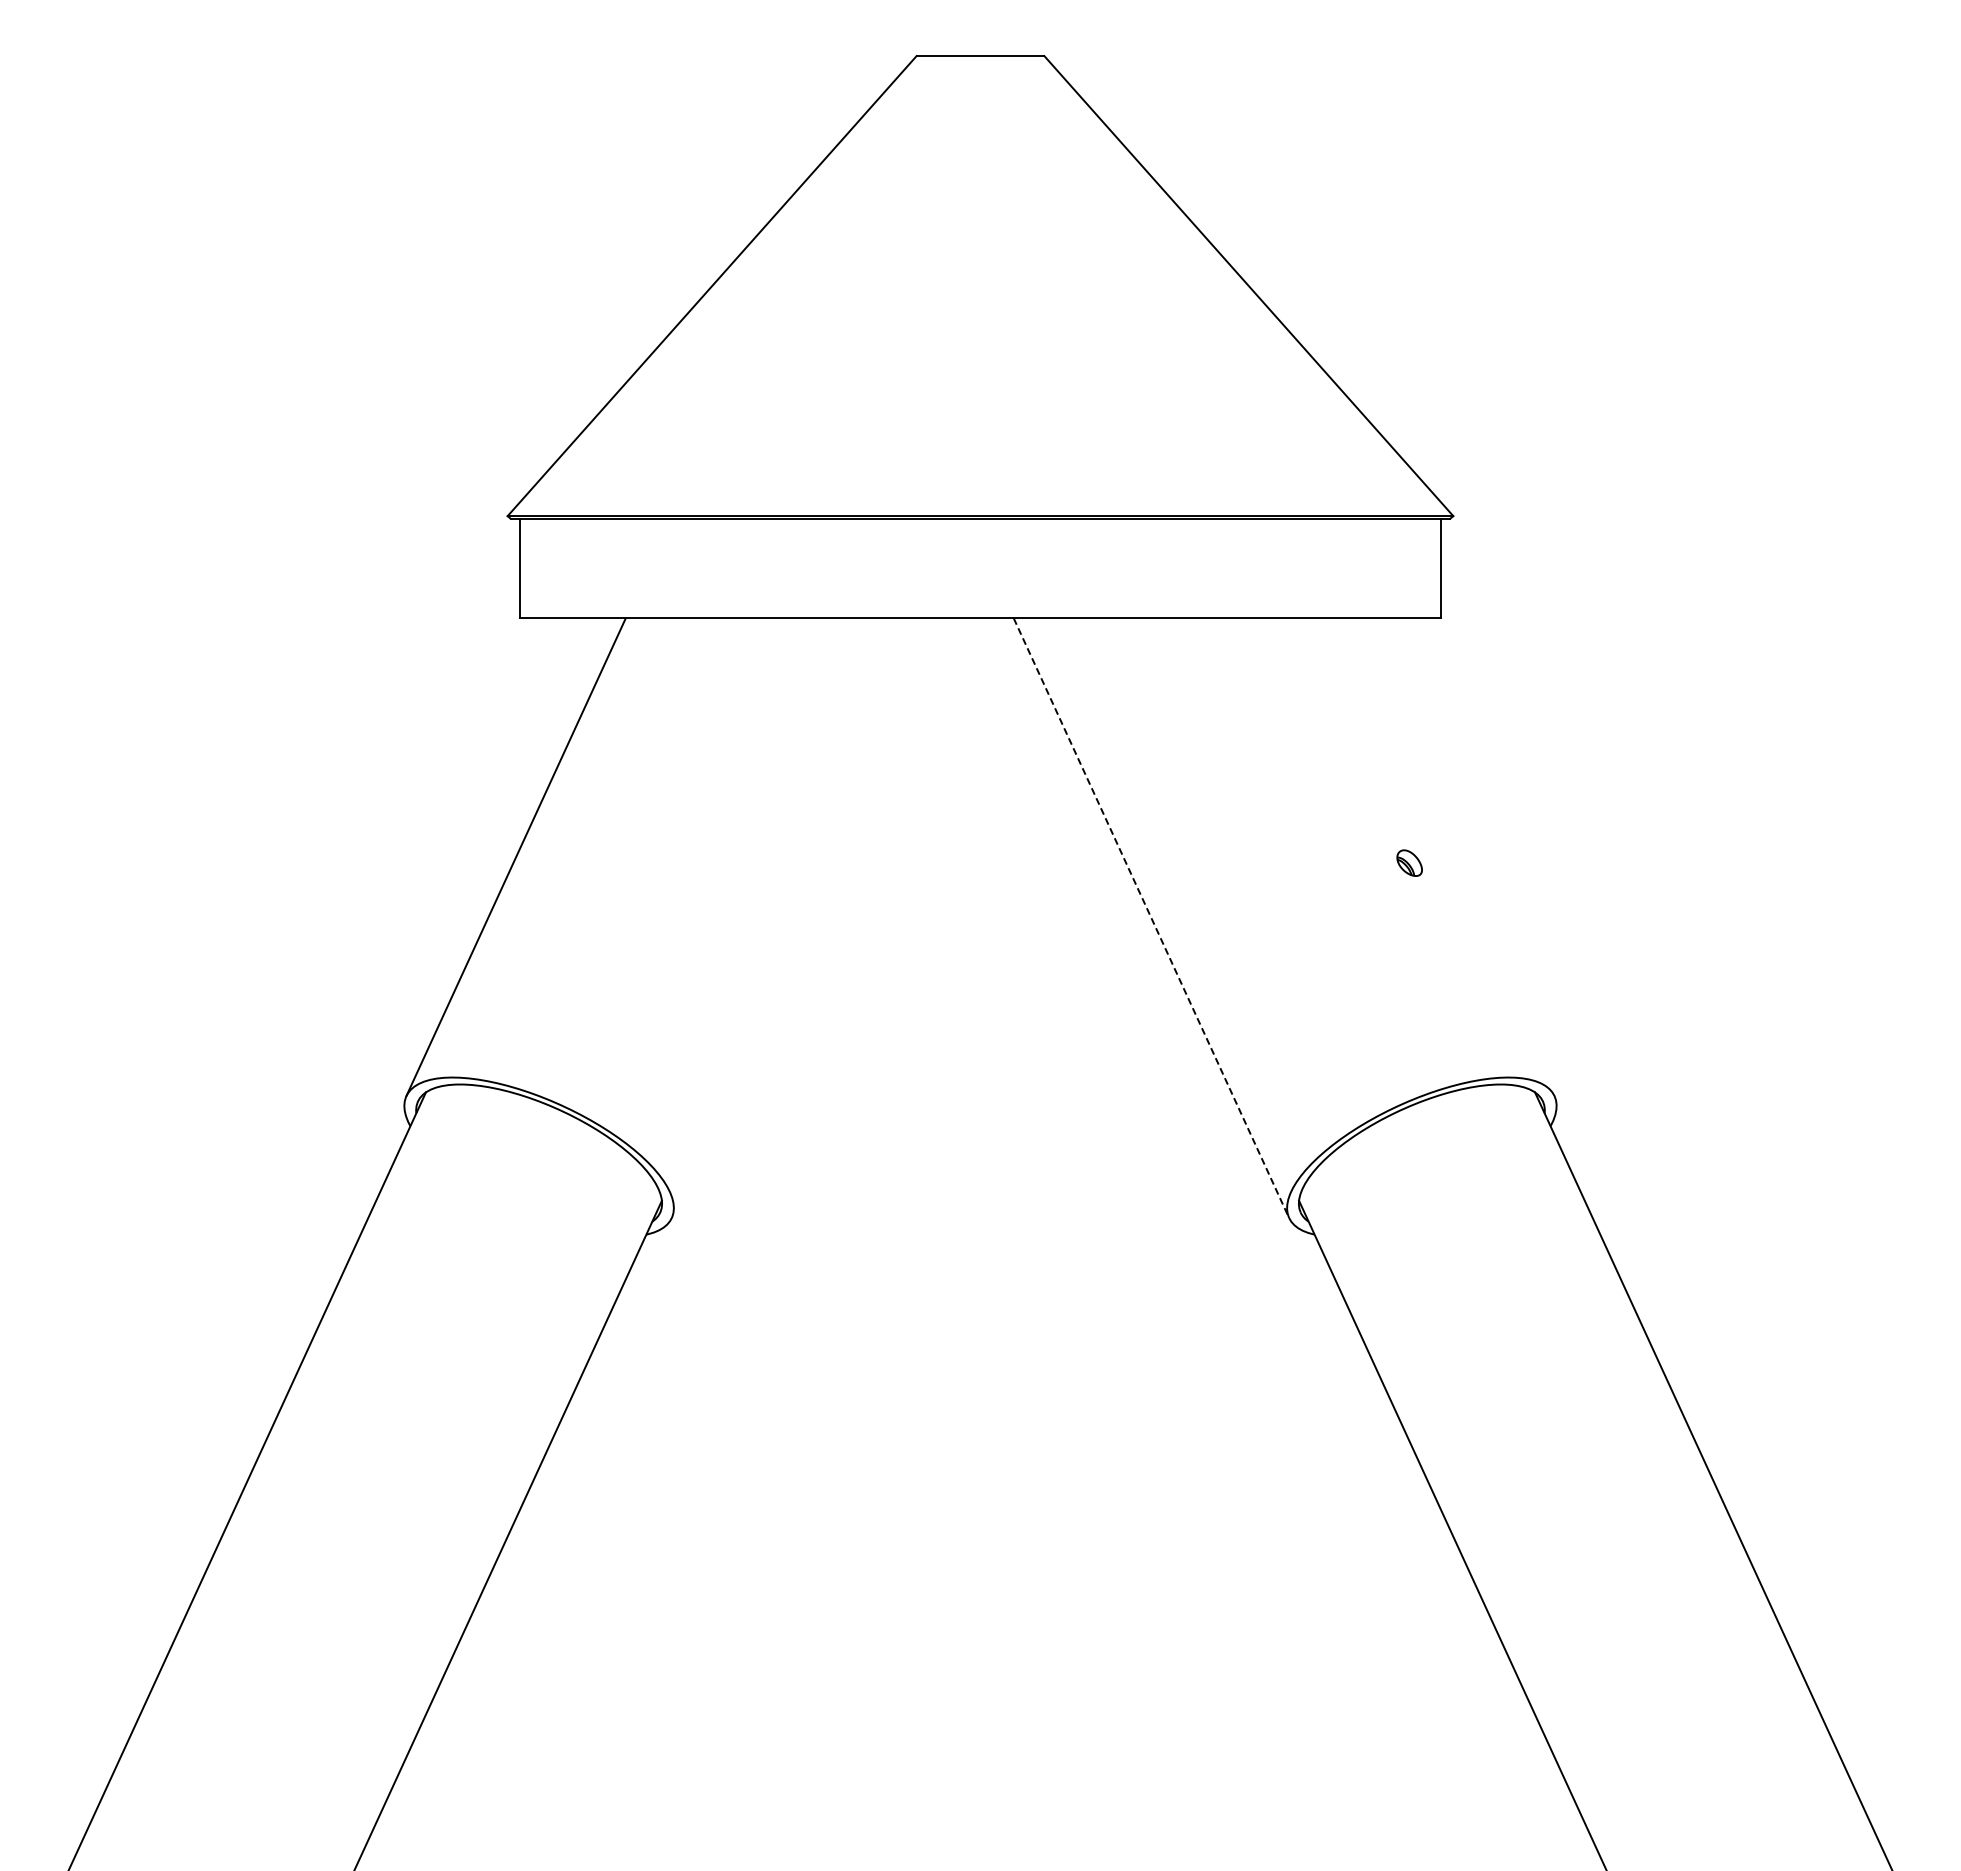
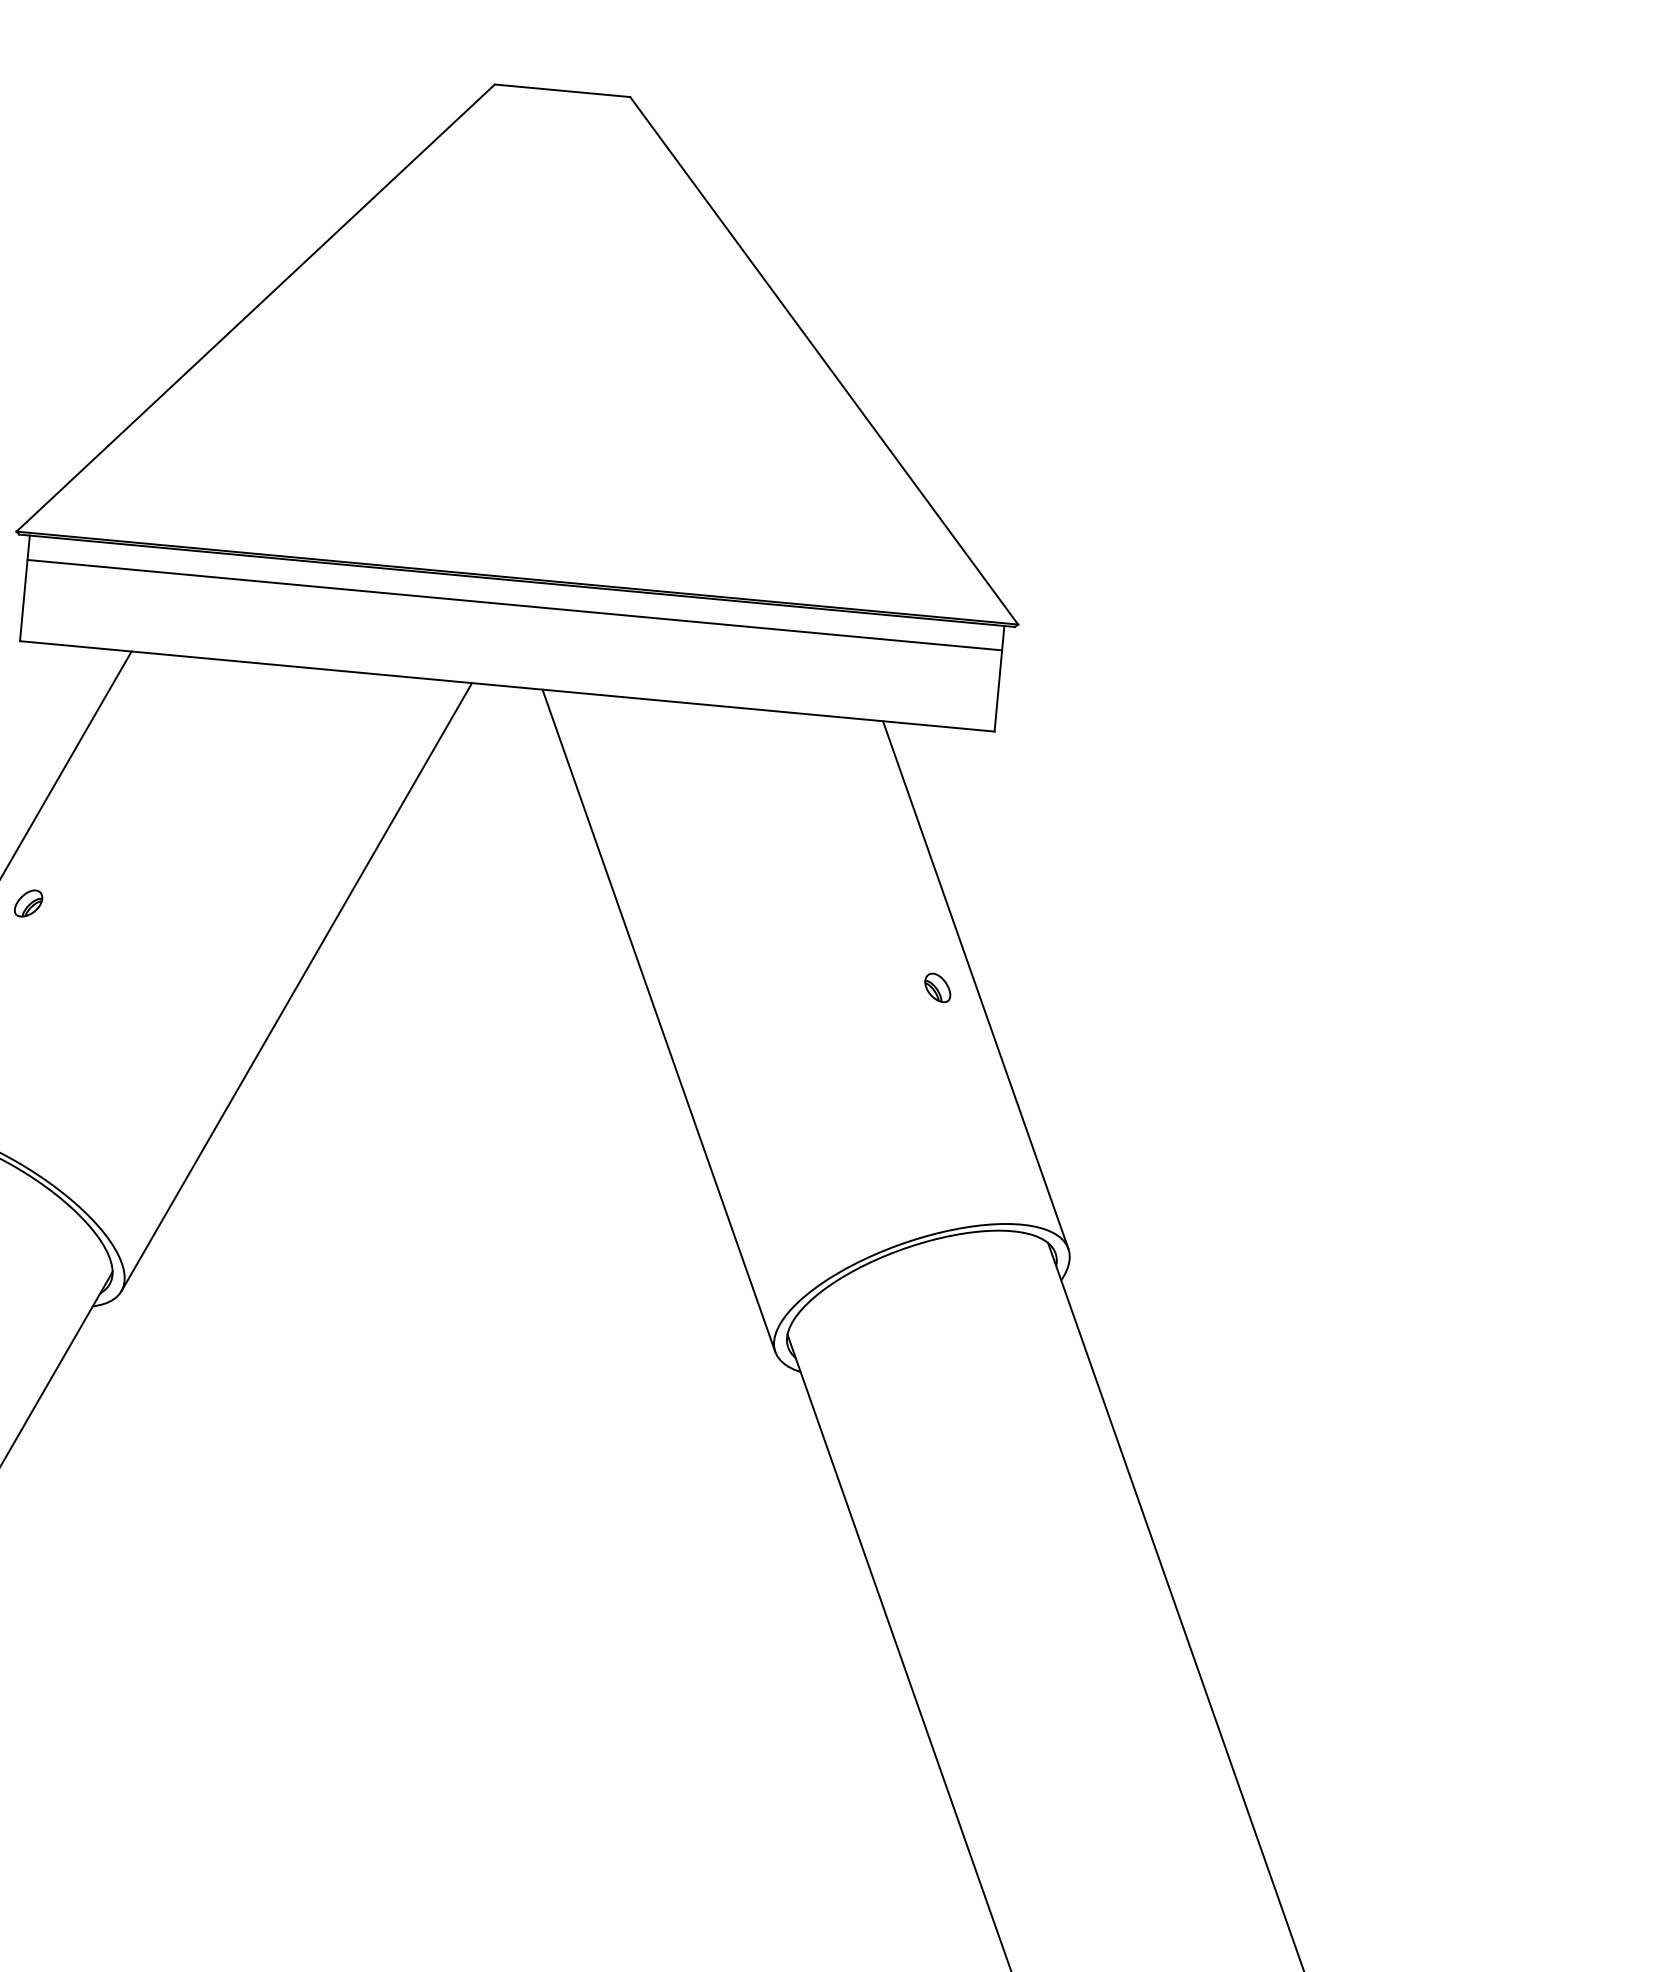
line: (980, 541) -> (514, 604), added
line: (1444, 857) -> (975, 985), added
part: (551, 862) -> (28, 902), added
line: (809, 918) -> (296, 987), added
line: (1151, 918) -> (658, 1021), dashed -> solid

